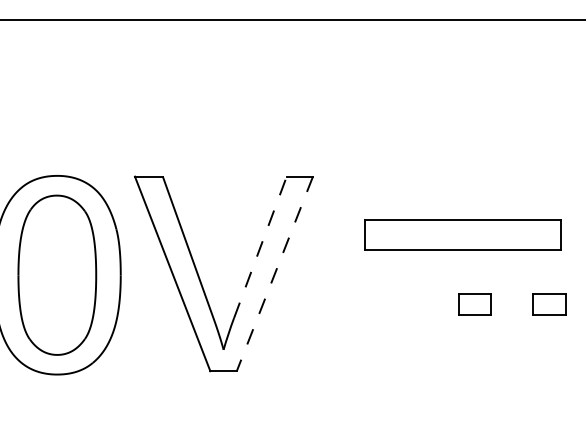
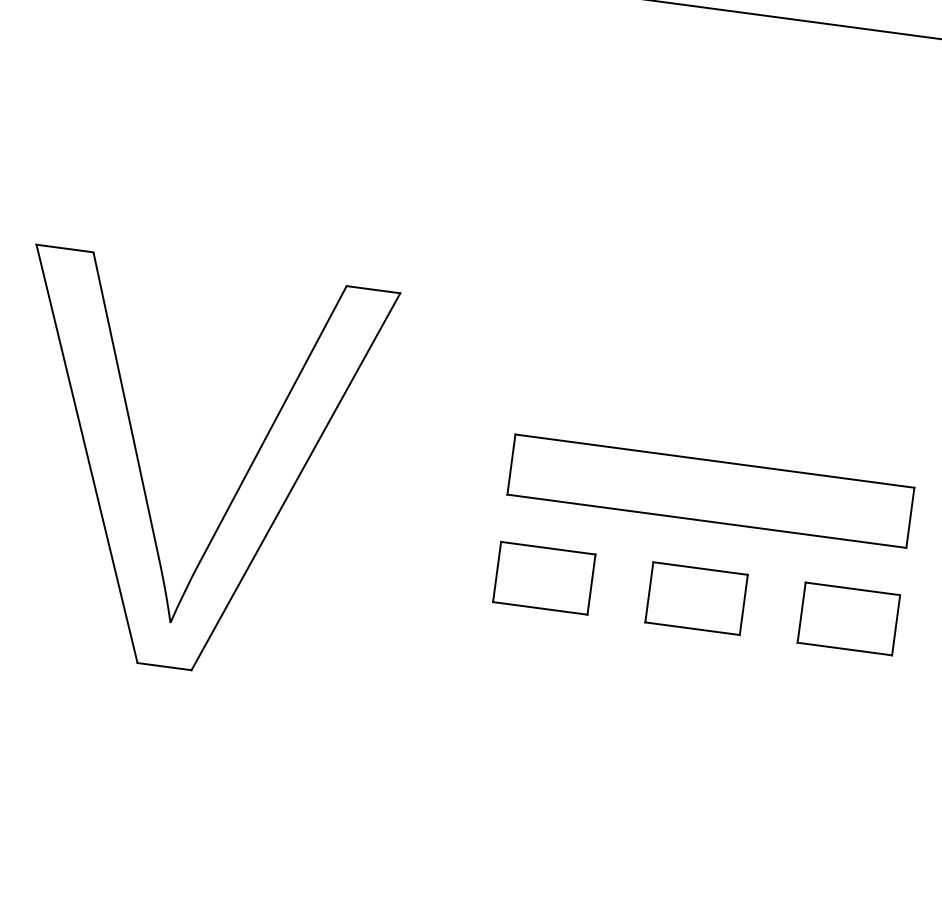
part: (462, 234) -> (710, 490), moved
line: (260, 246) -> (274, 421), dashed -> solid
line: (274, 274) -> (294, 482), dashed -> solid
part: (400, 304) -> (544, 578), added
part: (474, 304) -> (695, 598), size x1.43
part: (549, 304) -> (848, 619), size x1.43

